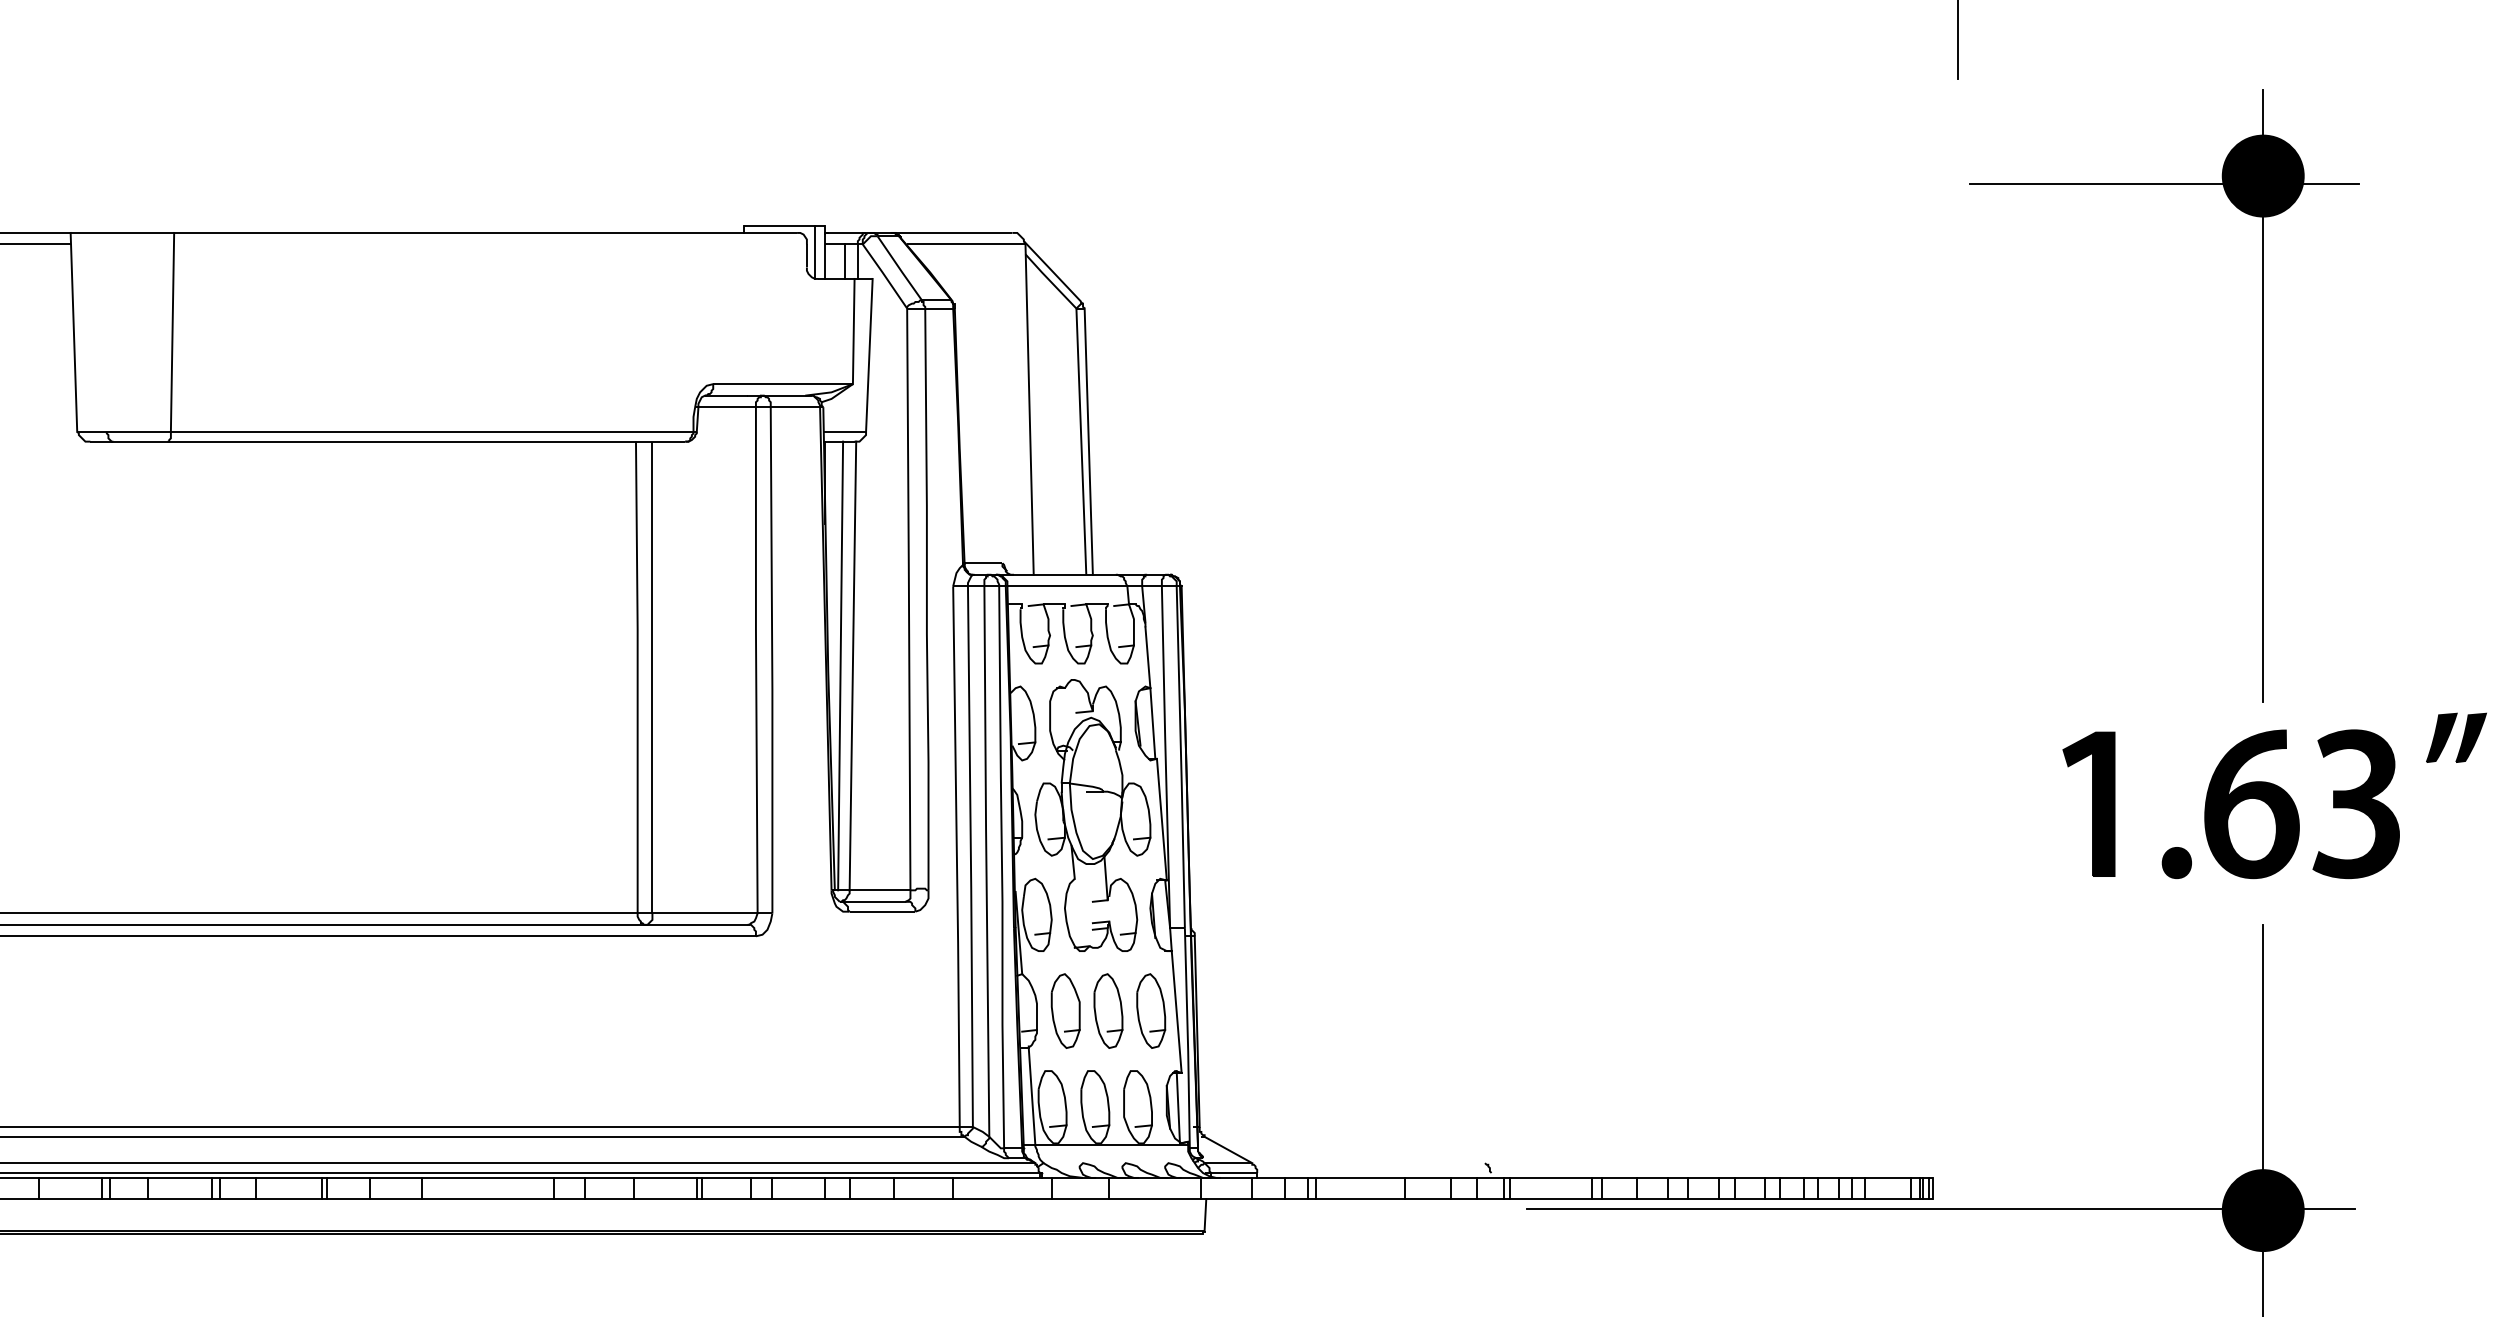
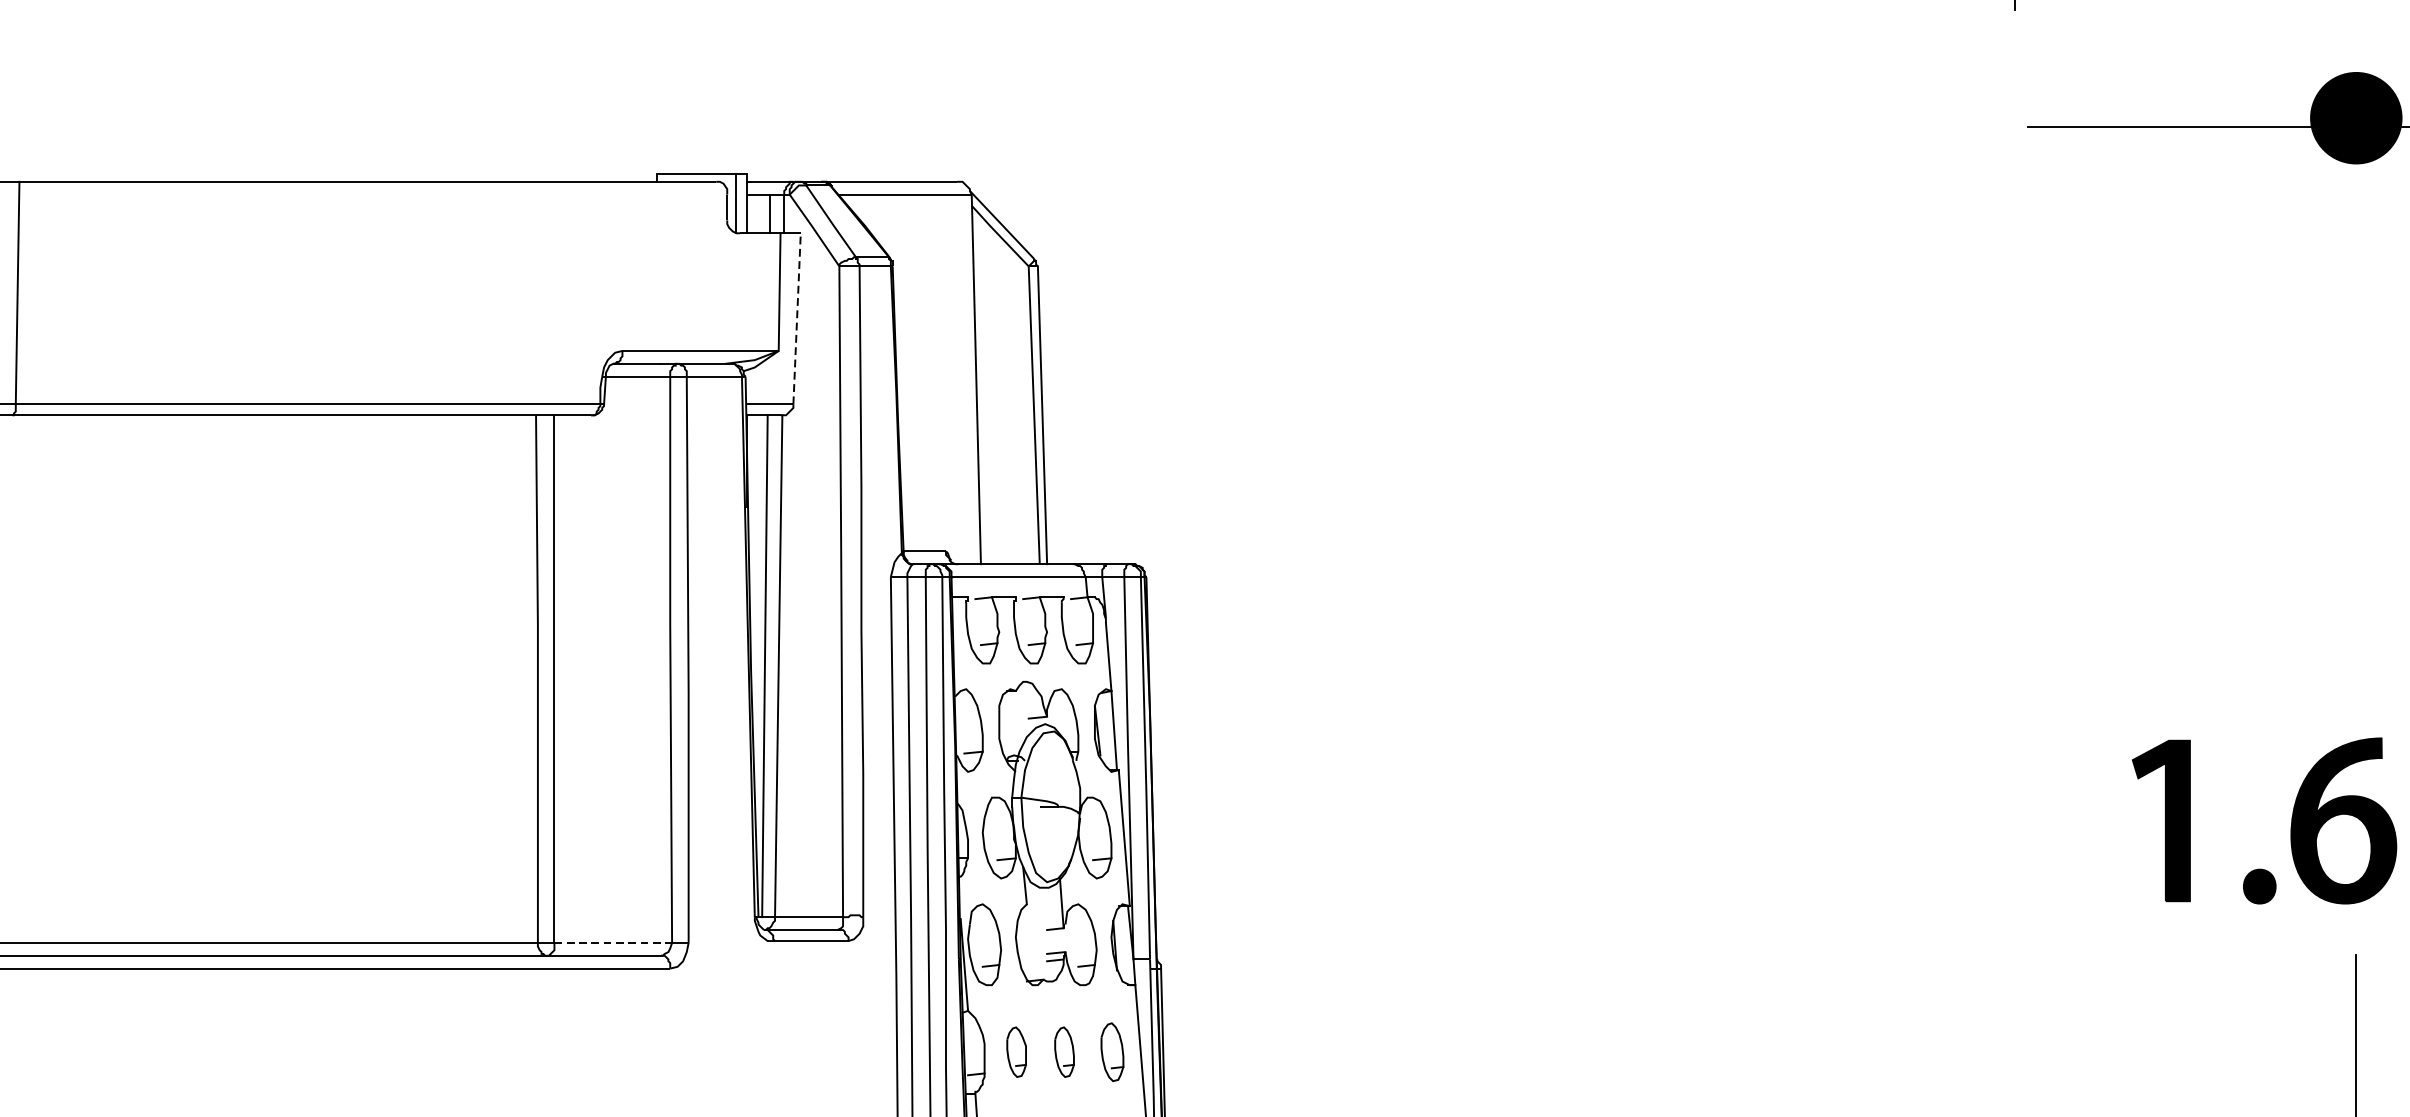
line: (869, 354) -> (797, 317), solid -> dashed
line: (2263, 395) -> (2356, 363), removed
line: (705, 913) -> (613, 943), solid -> dashed
part: (1065, 1010) -> (1016, 1051), size x0.6
part: (1108, 1010) -> (1064, 1051), size x0.6
part: (1151, 1010) -> (1112, 1051), size x0.7

